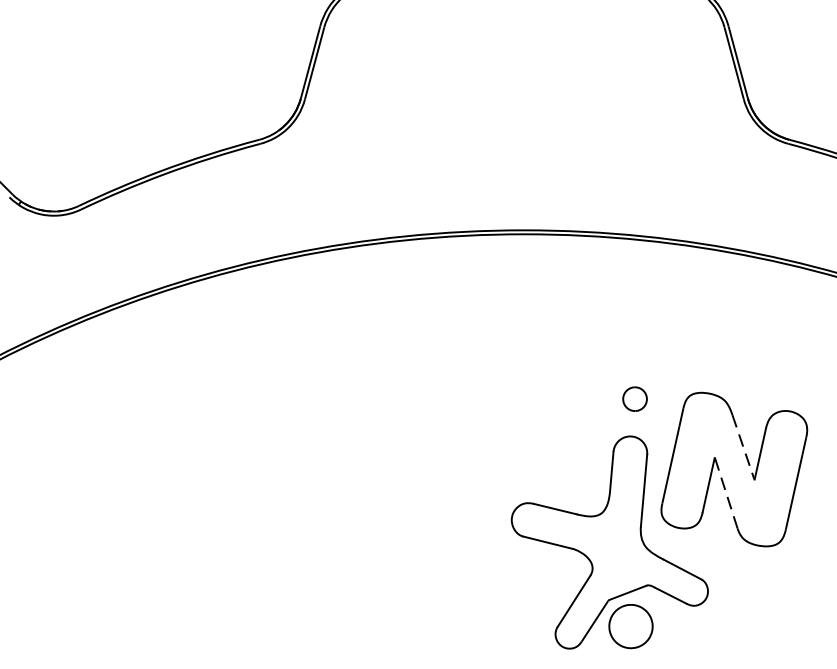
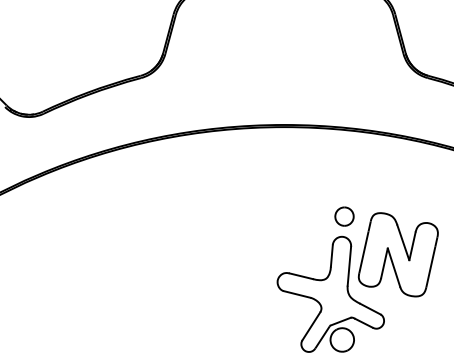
part: (635, 399) -> (344, 216), size x1.43
line: (743, 448) -> (403, 243), dashed -> solid
line: (725, 492) -> (393, 267), dashed -> solid

